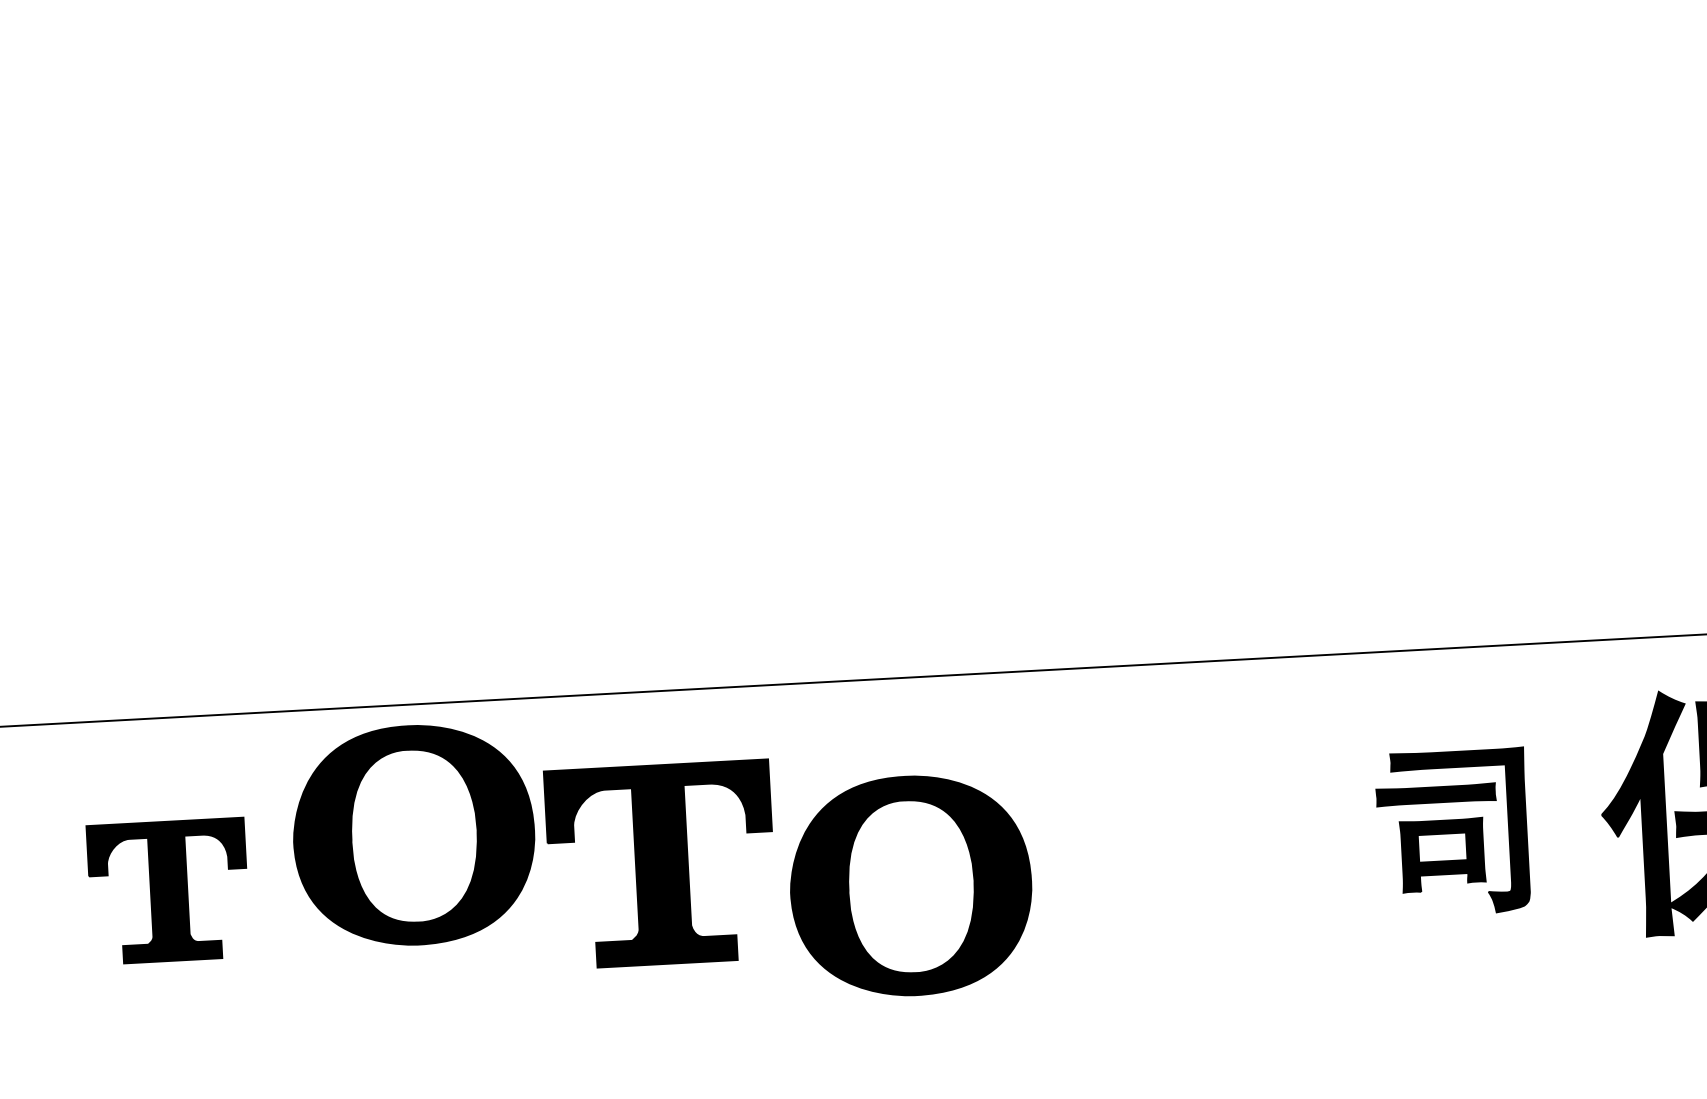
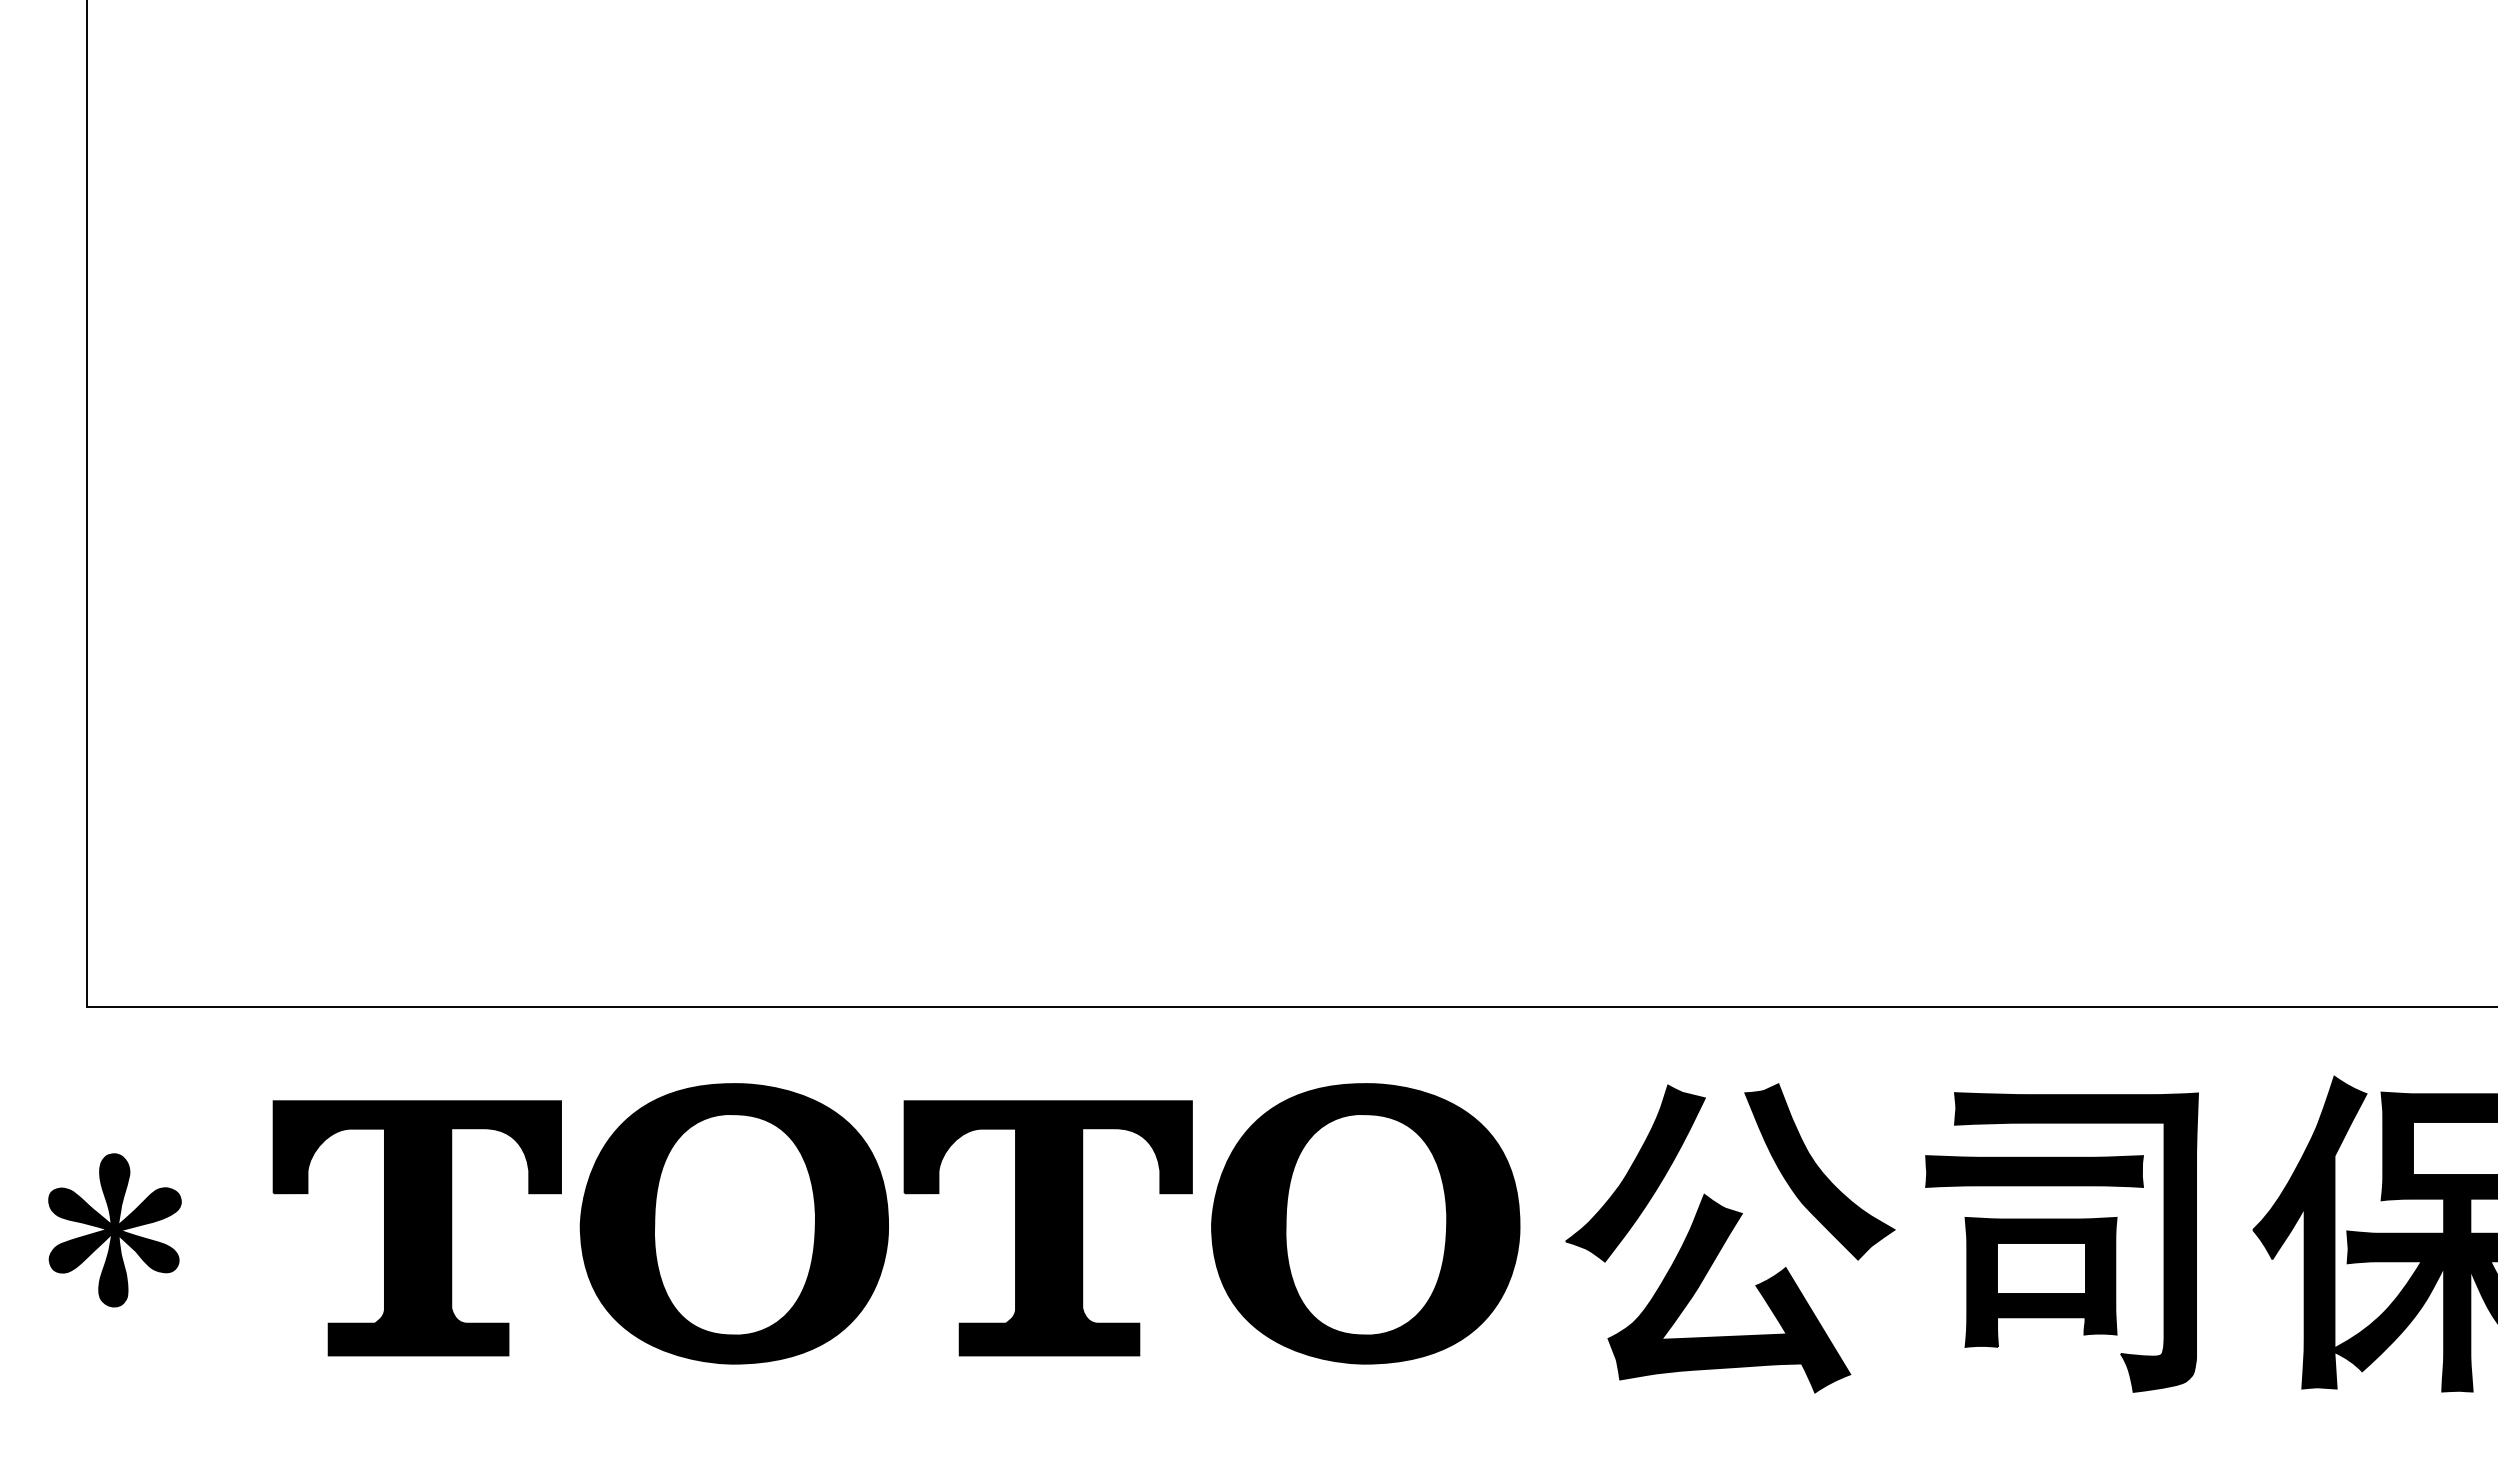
part: (1452, 832) -> (2061, 1242), size x1.43
part: (413, 835) -> (733, 1223), moved
part: (1194, 843) -> (1730, 1238), added
part: (910, 885) -> (1365, 1223), moved
part: (168, 891) -> (416, 1228), size x1.43

